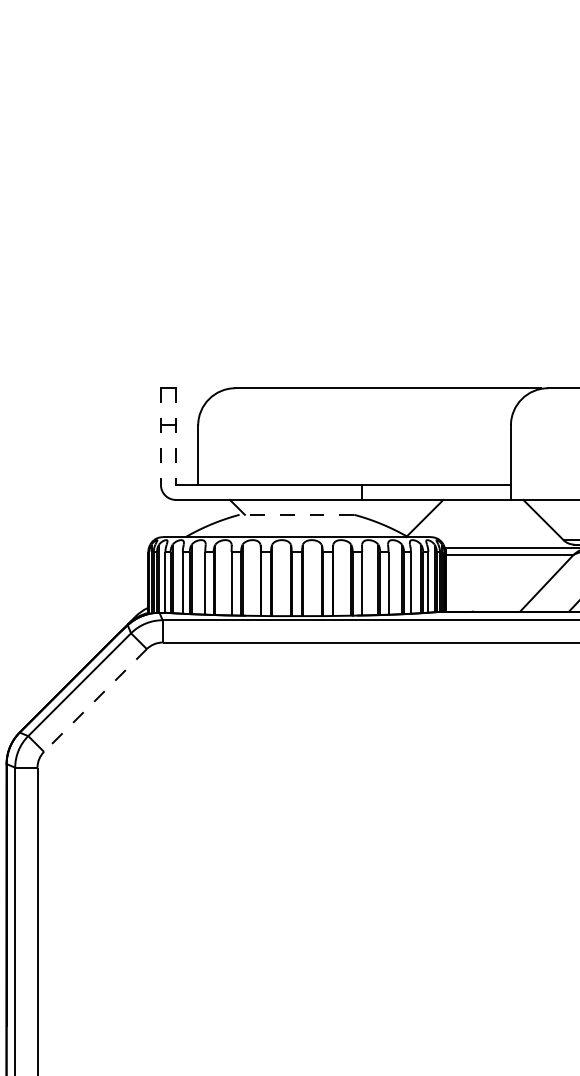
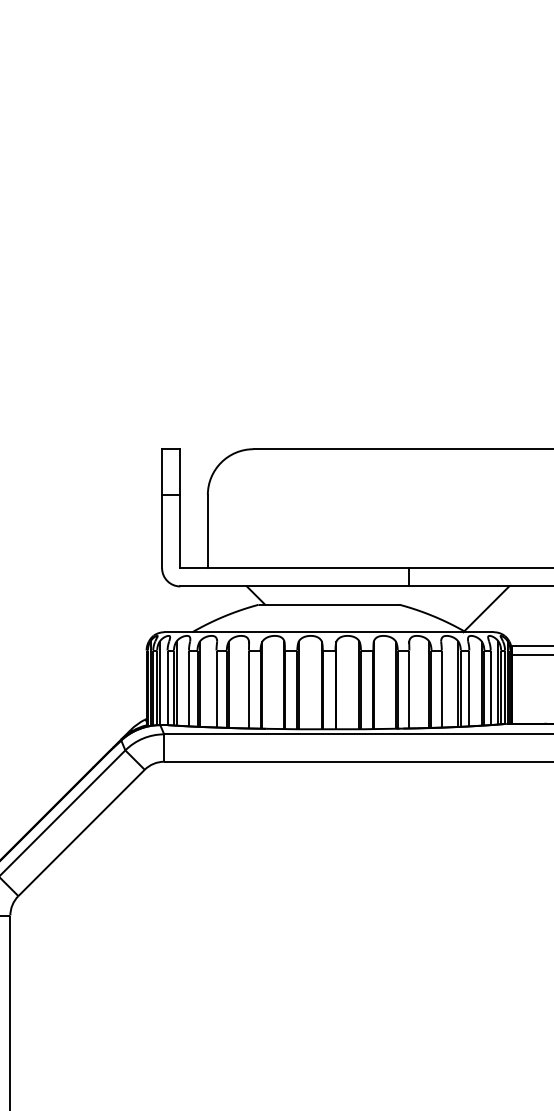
line: (160, 437) -> (161, 509), dashed -> solid
line: (175, 437) -> (179, 509), dashed -> solid
line: (296, 514) -> (328, 604), dashed -> solid
line: (95, 700) -> (81, 832), dashed -> solid

